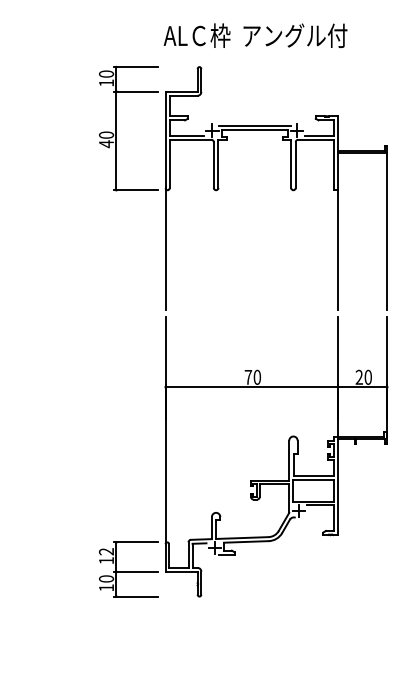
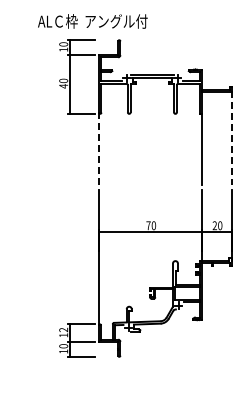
text: (255, 35) -> (92, 21), moved
line: (387, 231) -> (231, 138), solid -> dashed
line: (166, 248) -> (99, 148), solid -> dashed

